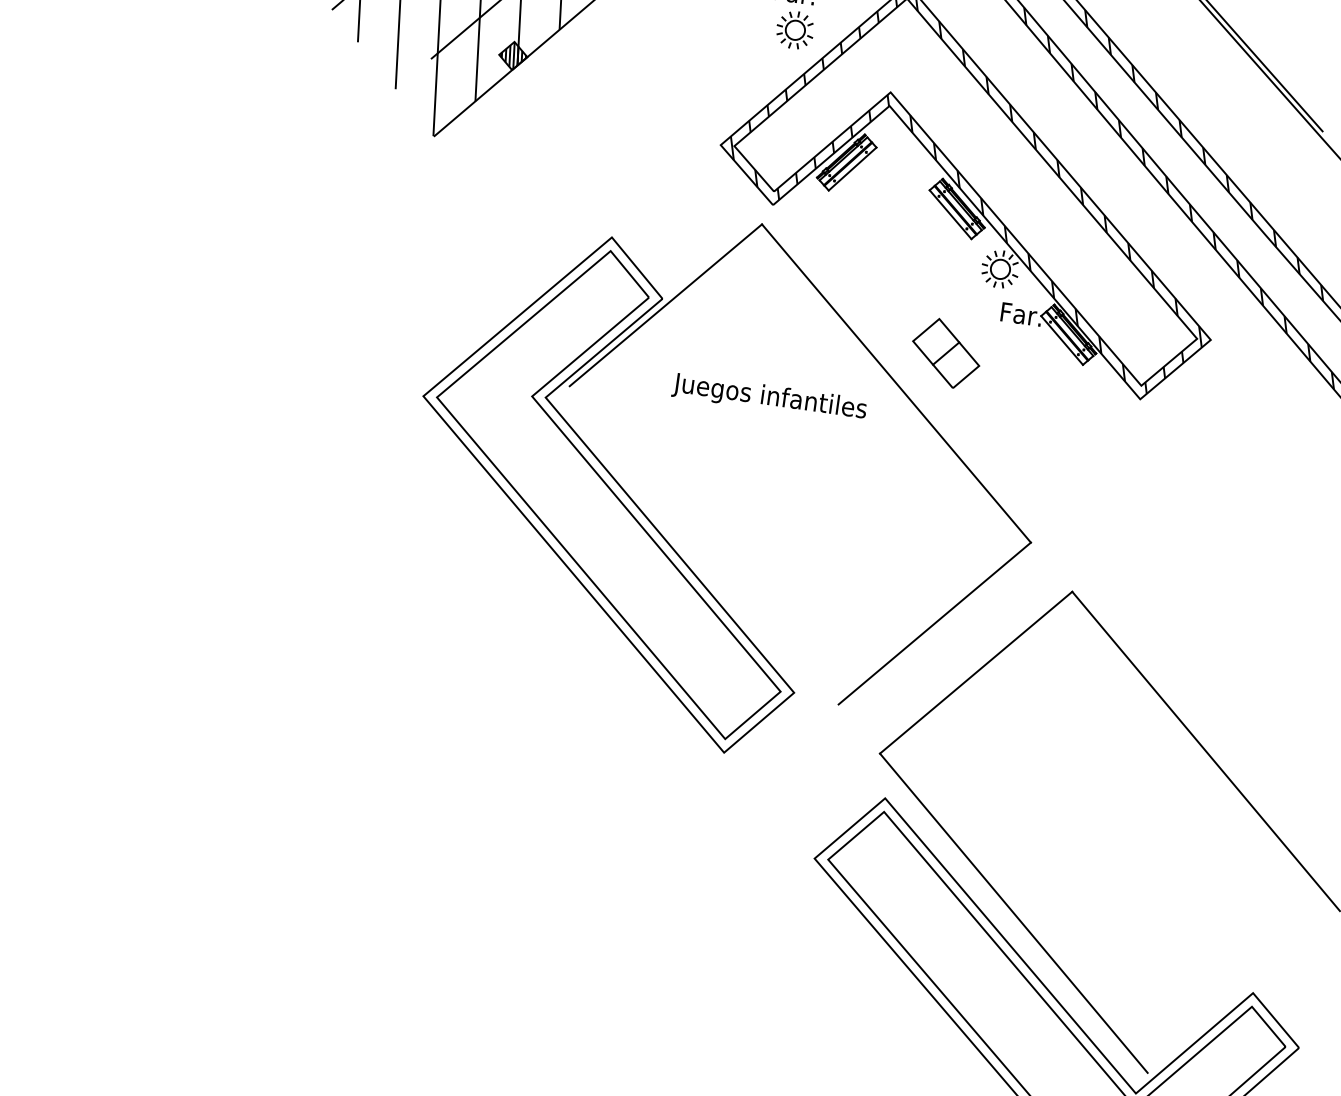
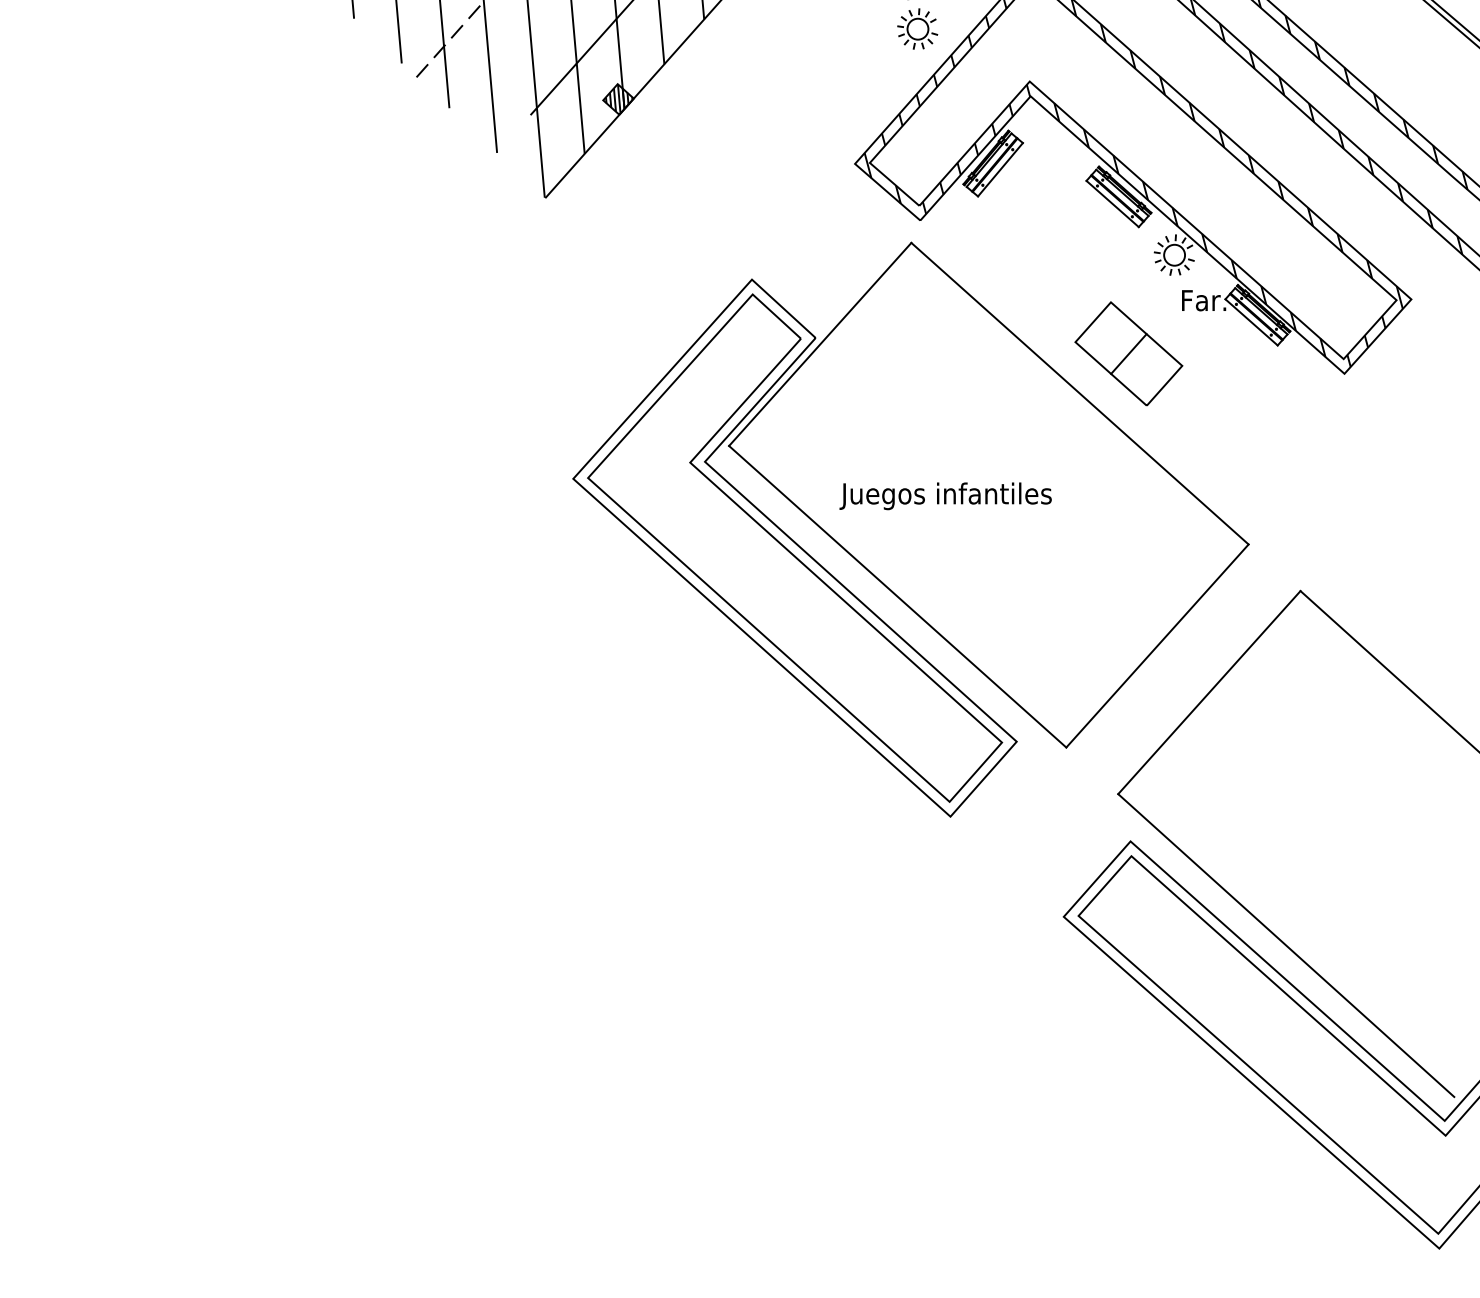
part: (945, 353) -> (1128, 353), size x1.43
text: (769, 398) -> (945, 496), moved
line: (704, 545) -> (897, 596), added

